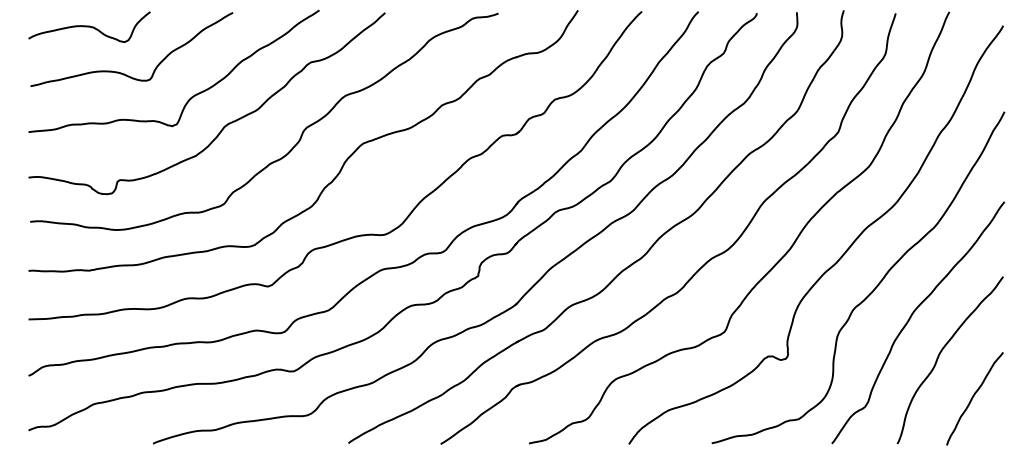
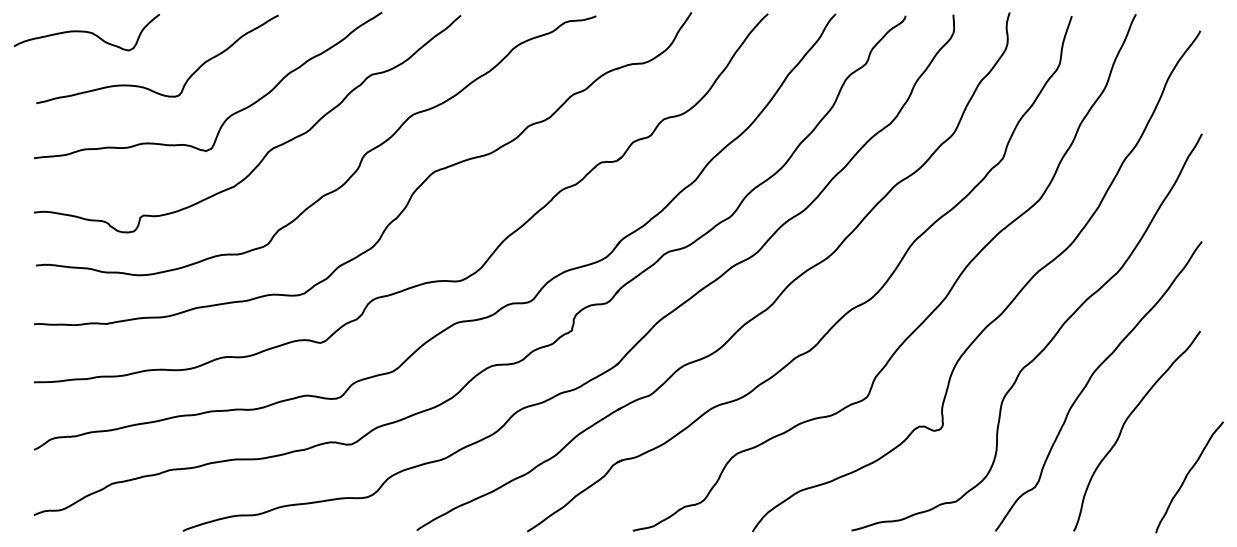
curve: (89, 27) -> (86, 32), moved
curve: (973, 398) -> (1187, 476), moved

